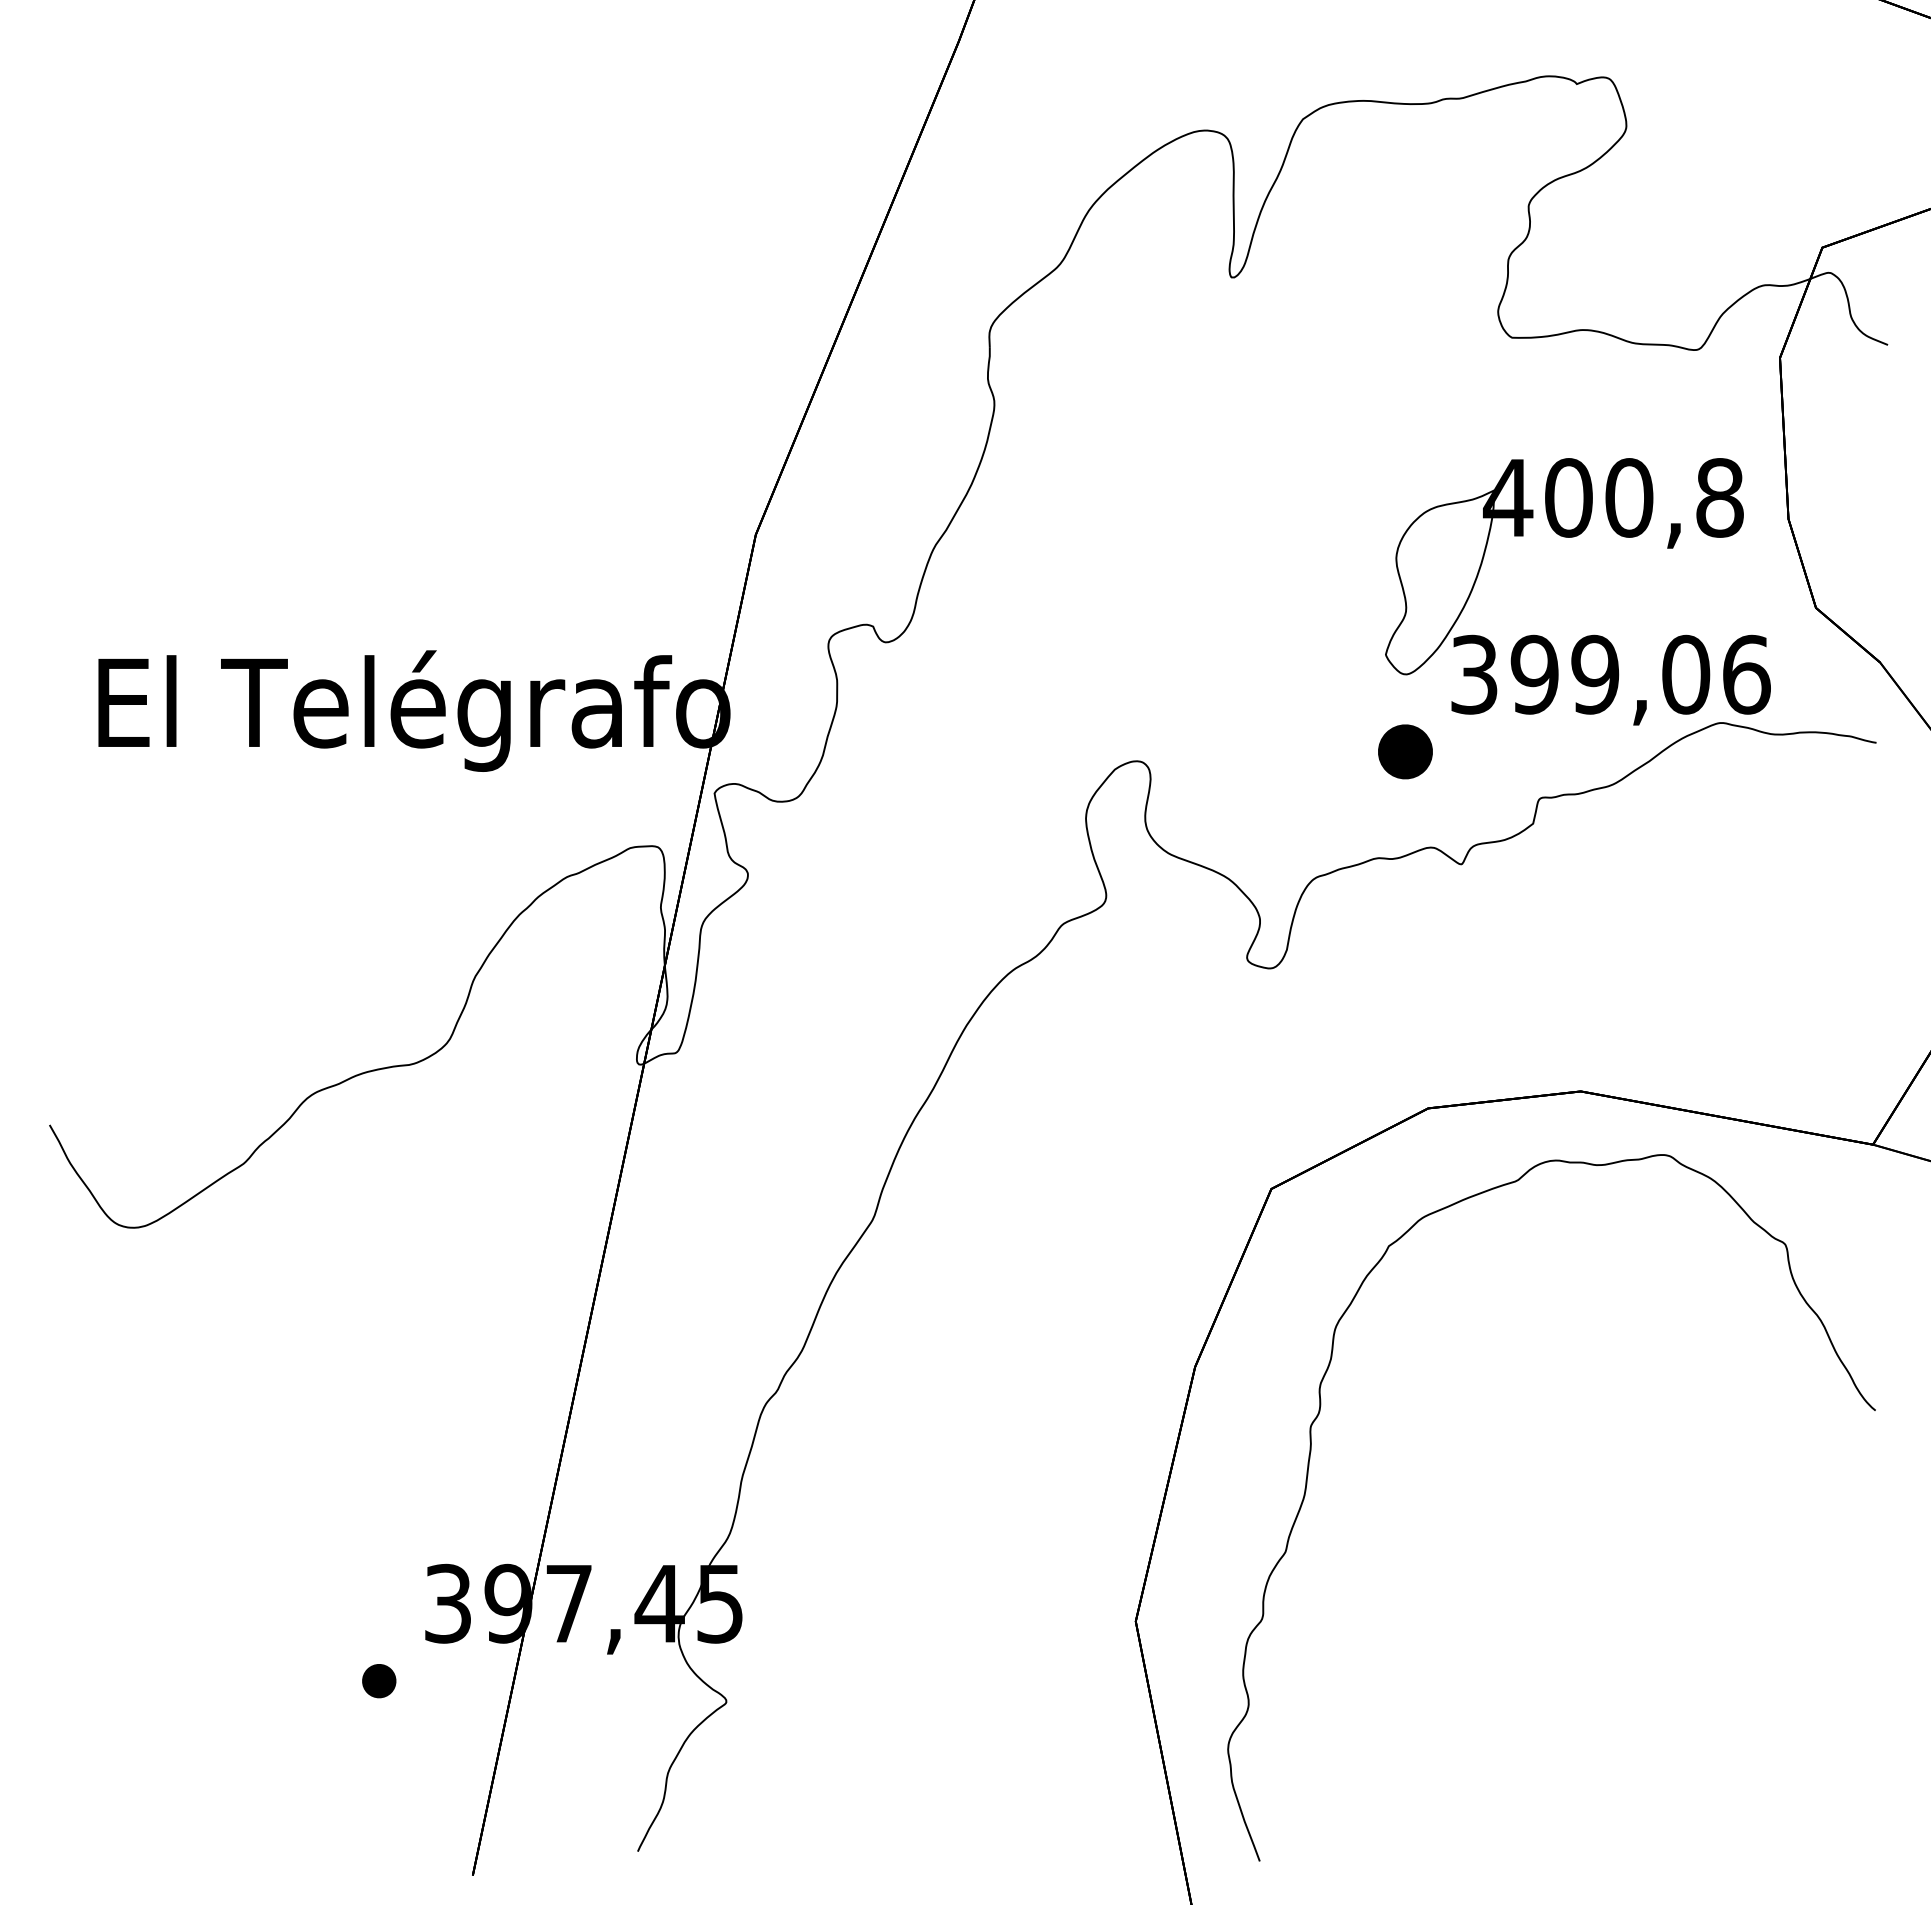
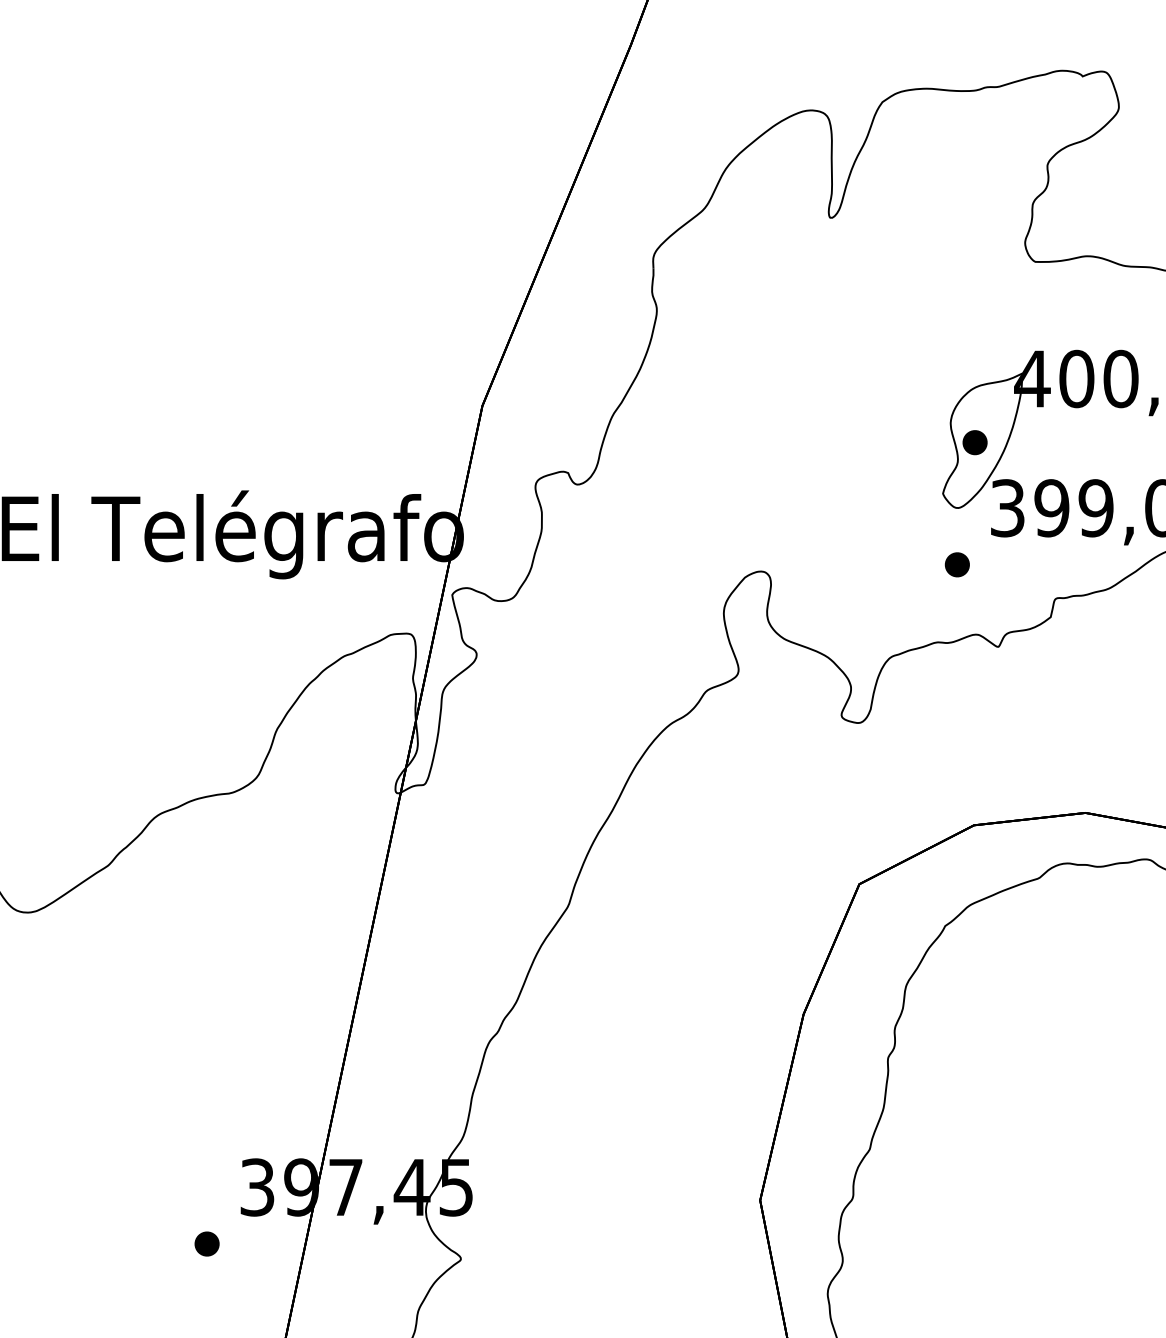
part: (1429, 584) -> (974, 442), added
part: (1405, 752) -> (957, 565), size x0.62

